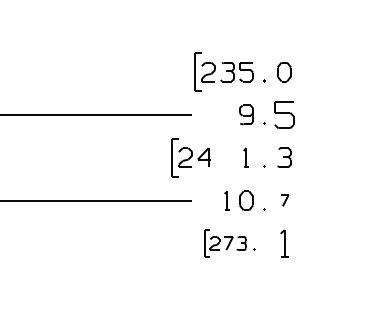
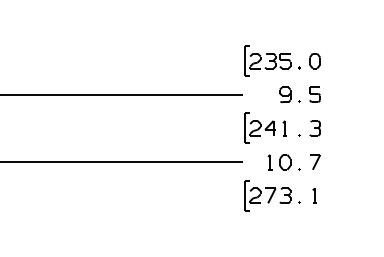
part: (283, 114) -> (314, 94), size x0.71
part: (190, 156) -> (259, 127), moved
part: (284, 199) -> (315, 161), size x1.67
part: (230, 243) -> (272, 195), size x1.43
part: (283, 243) -> (314, 195), size x0.71

